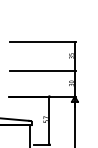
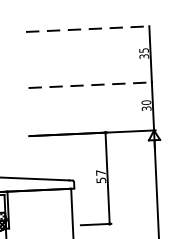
line: (42, 41) -> (87, 28), solid -> dashed
line: (42, 71) -> (90, 85), solid -> dashed

